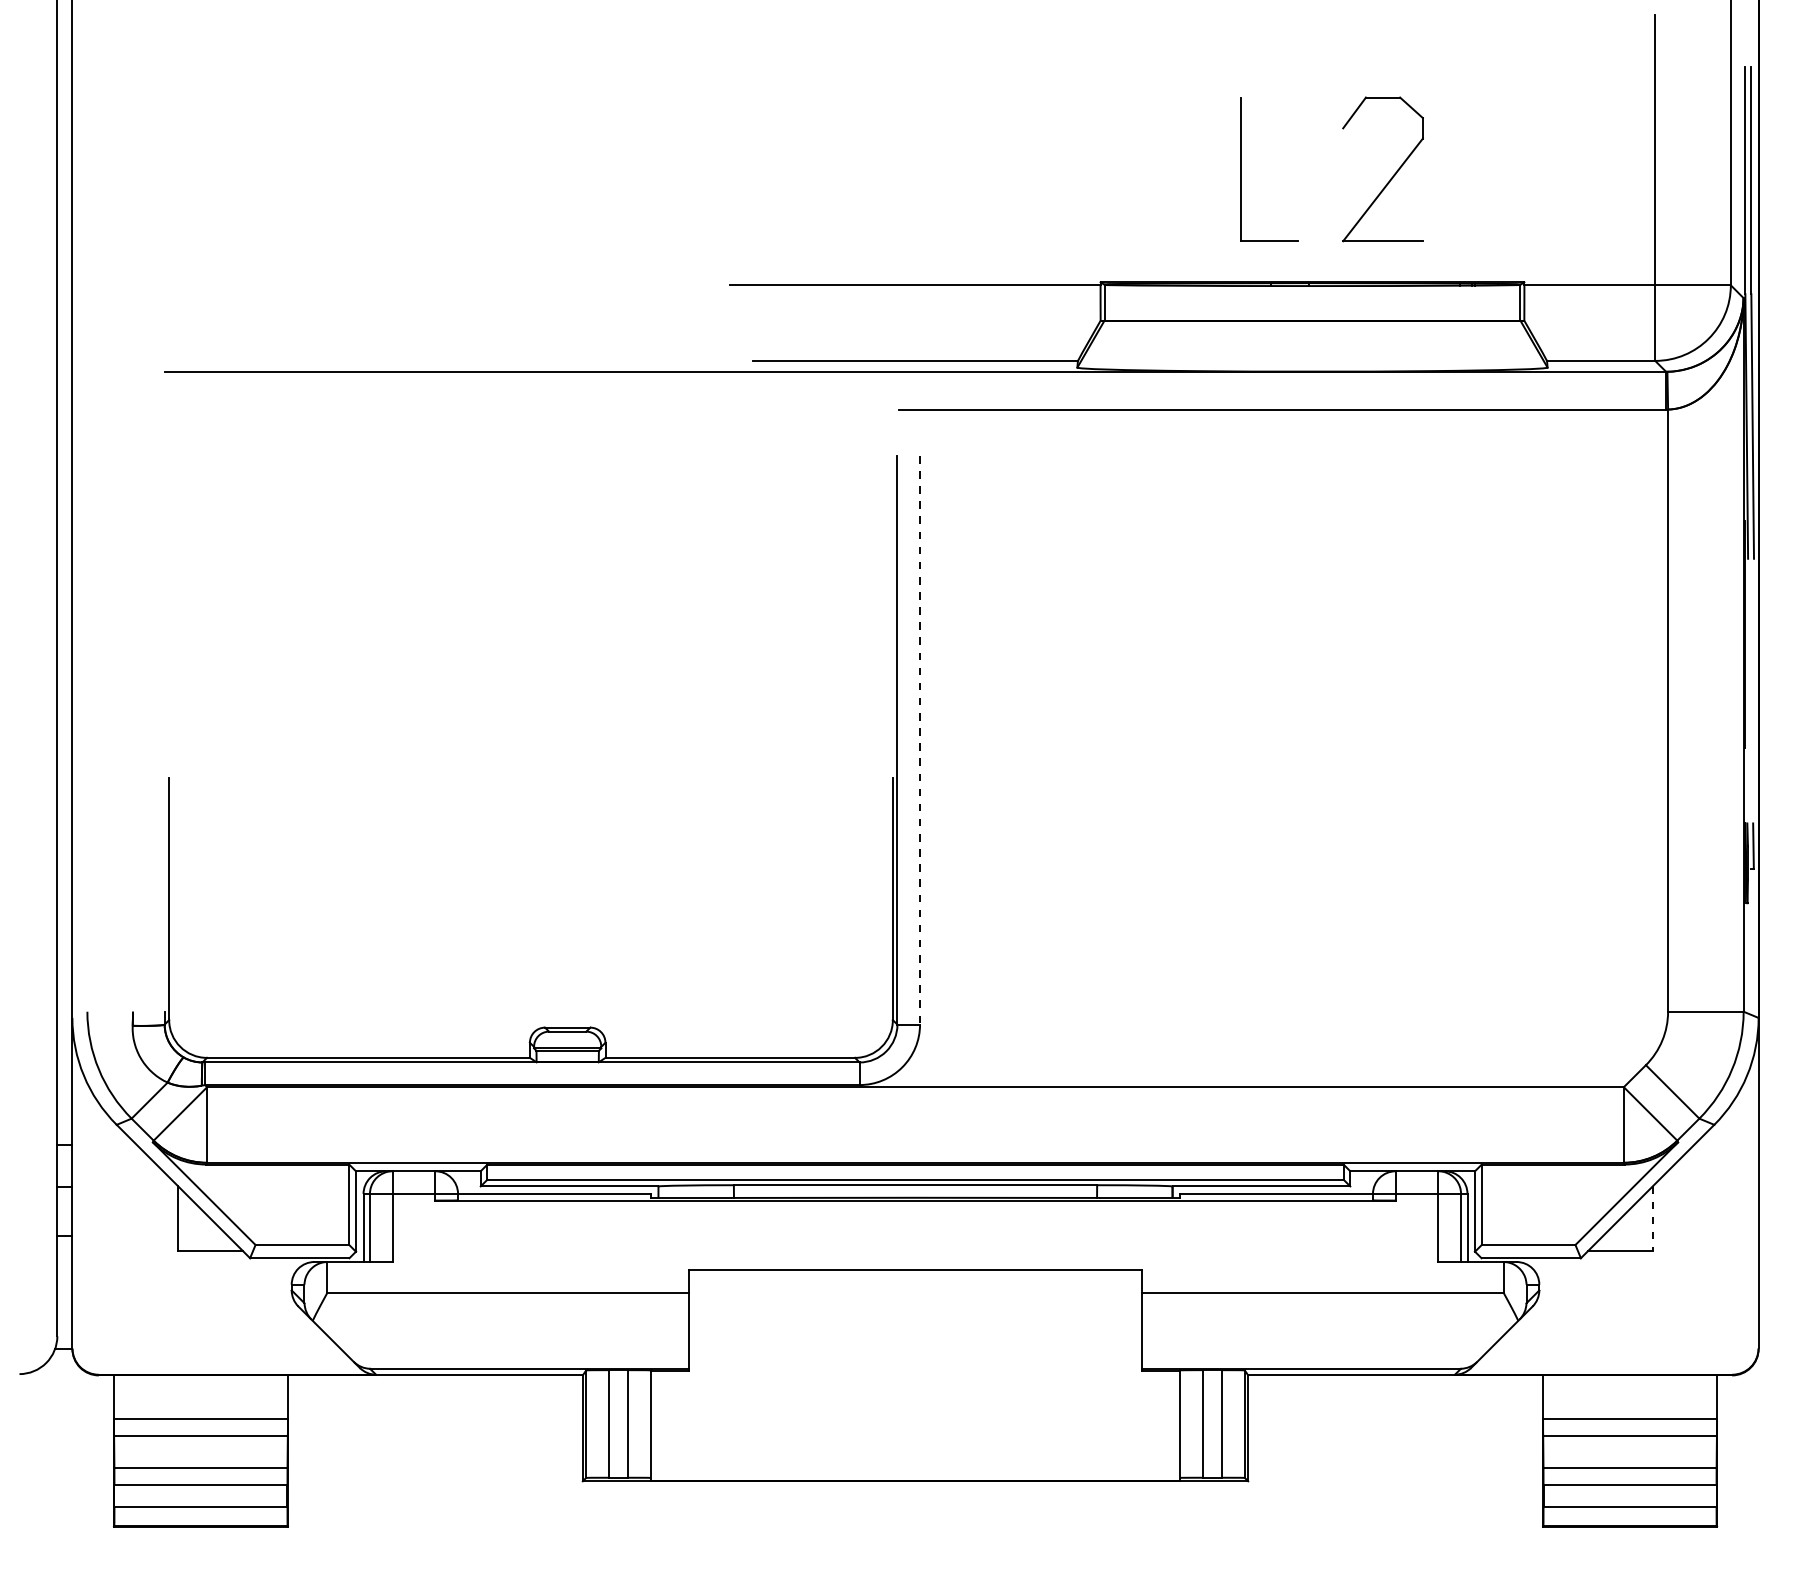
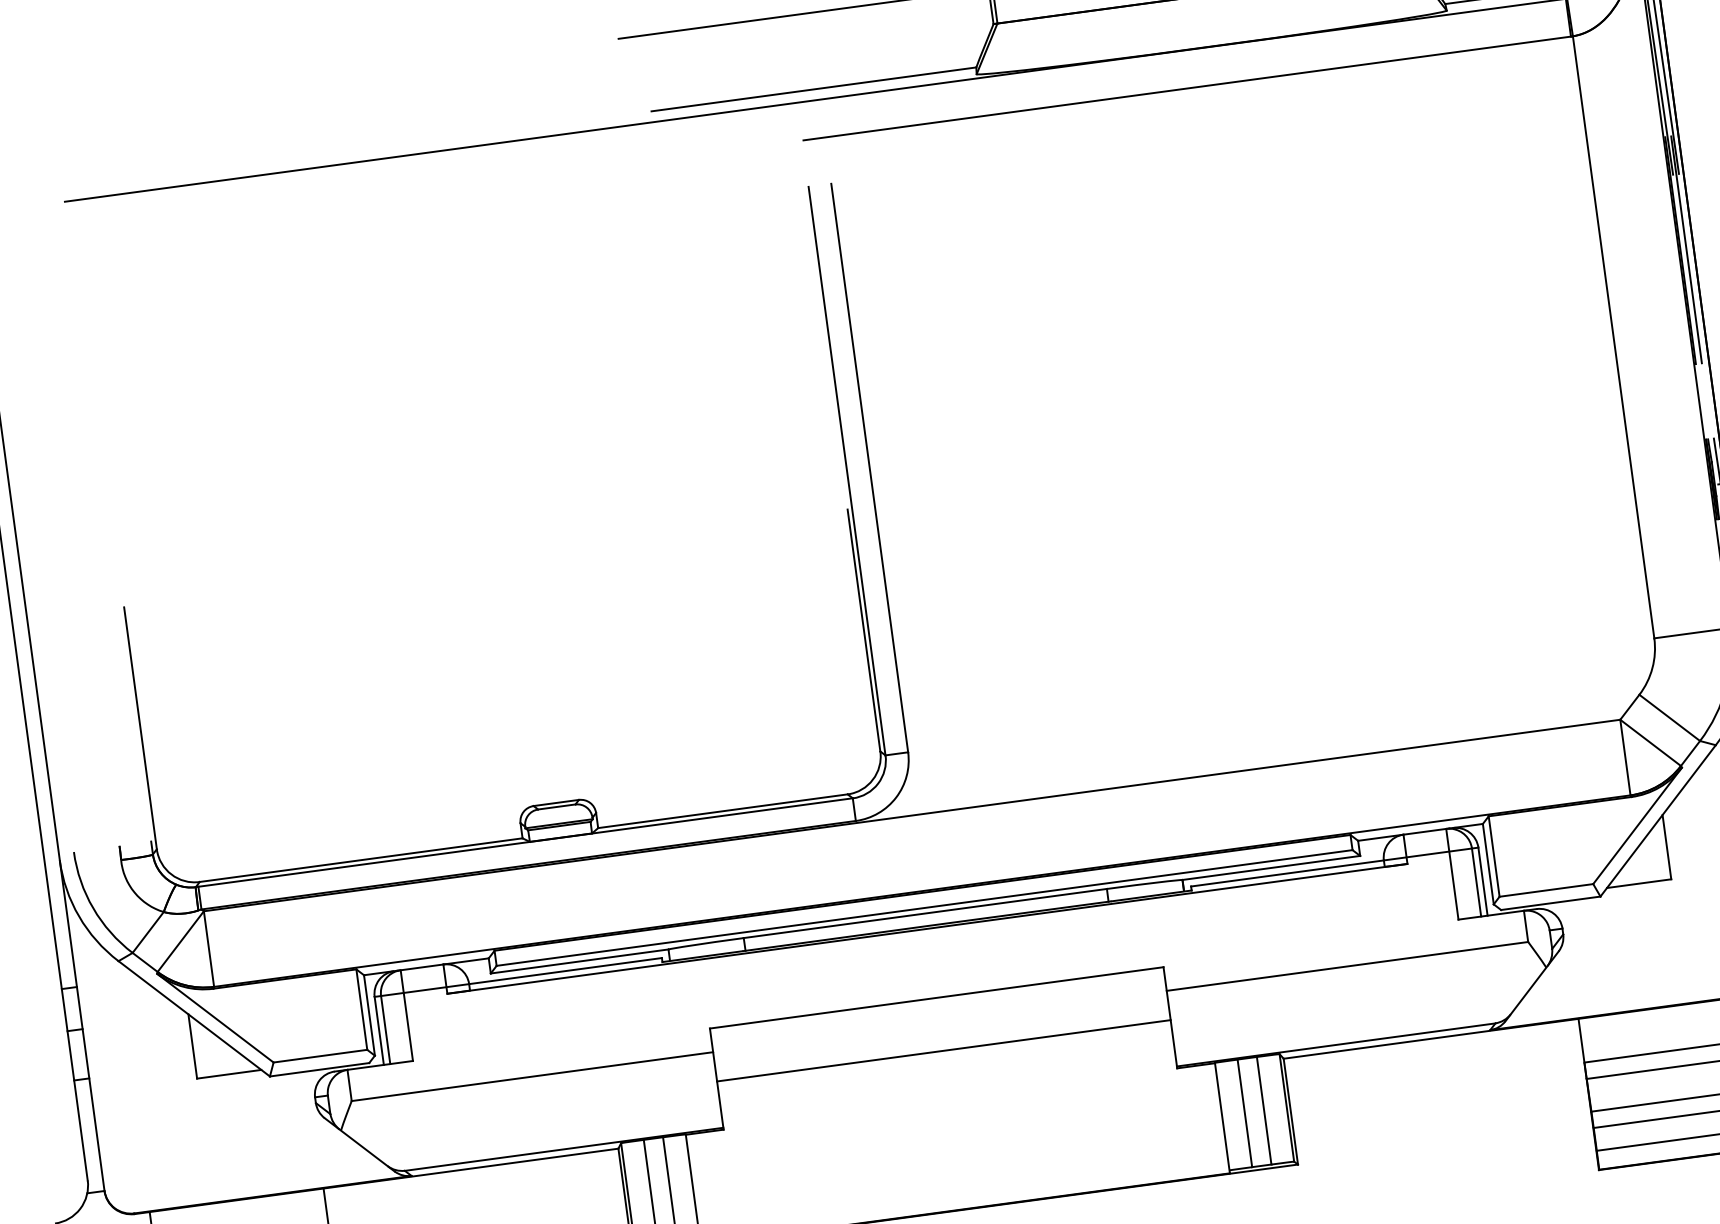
line: (1751, 634) -> (1686, 249), added
line: (920, 740) -> (870, 468), dashed -> solid
line: (1652, 1219) -> (1666, 848), dashed -> solid
line: (915, 1322) -> (943, 1050), added

